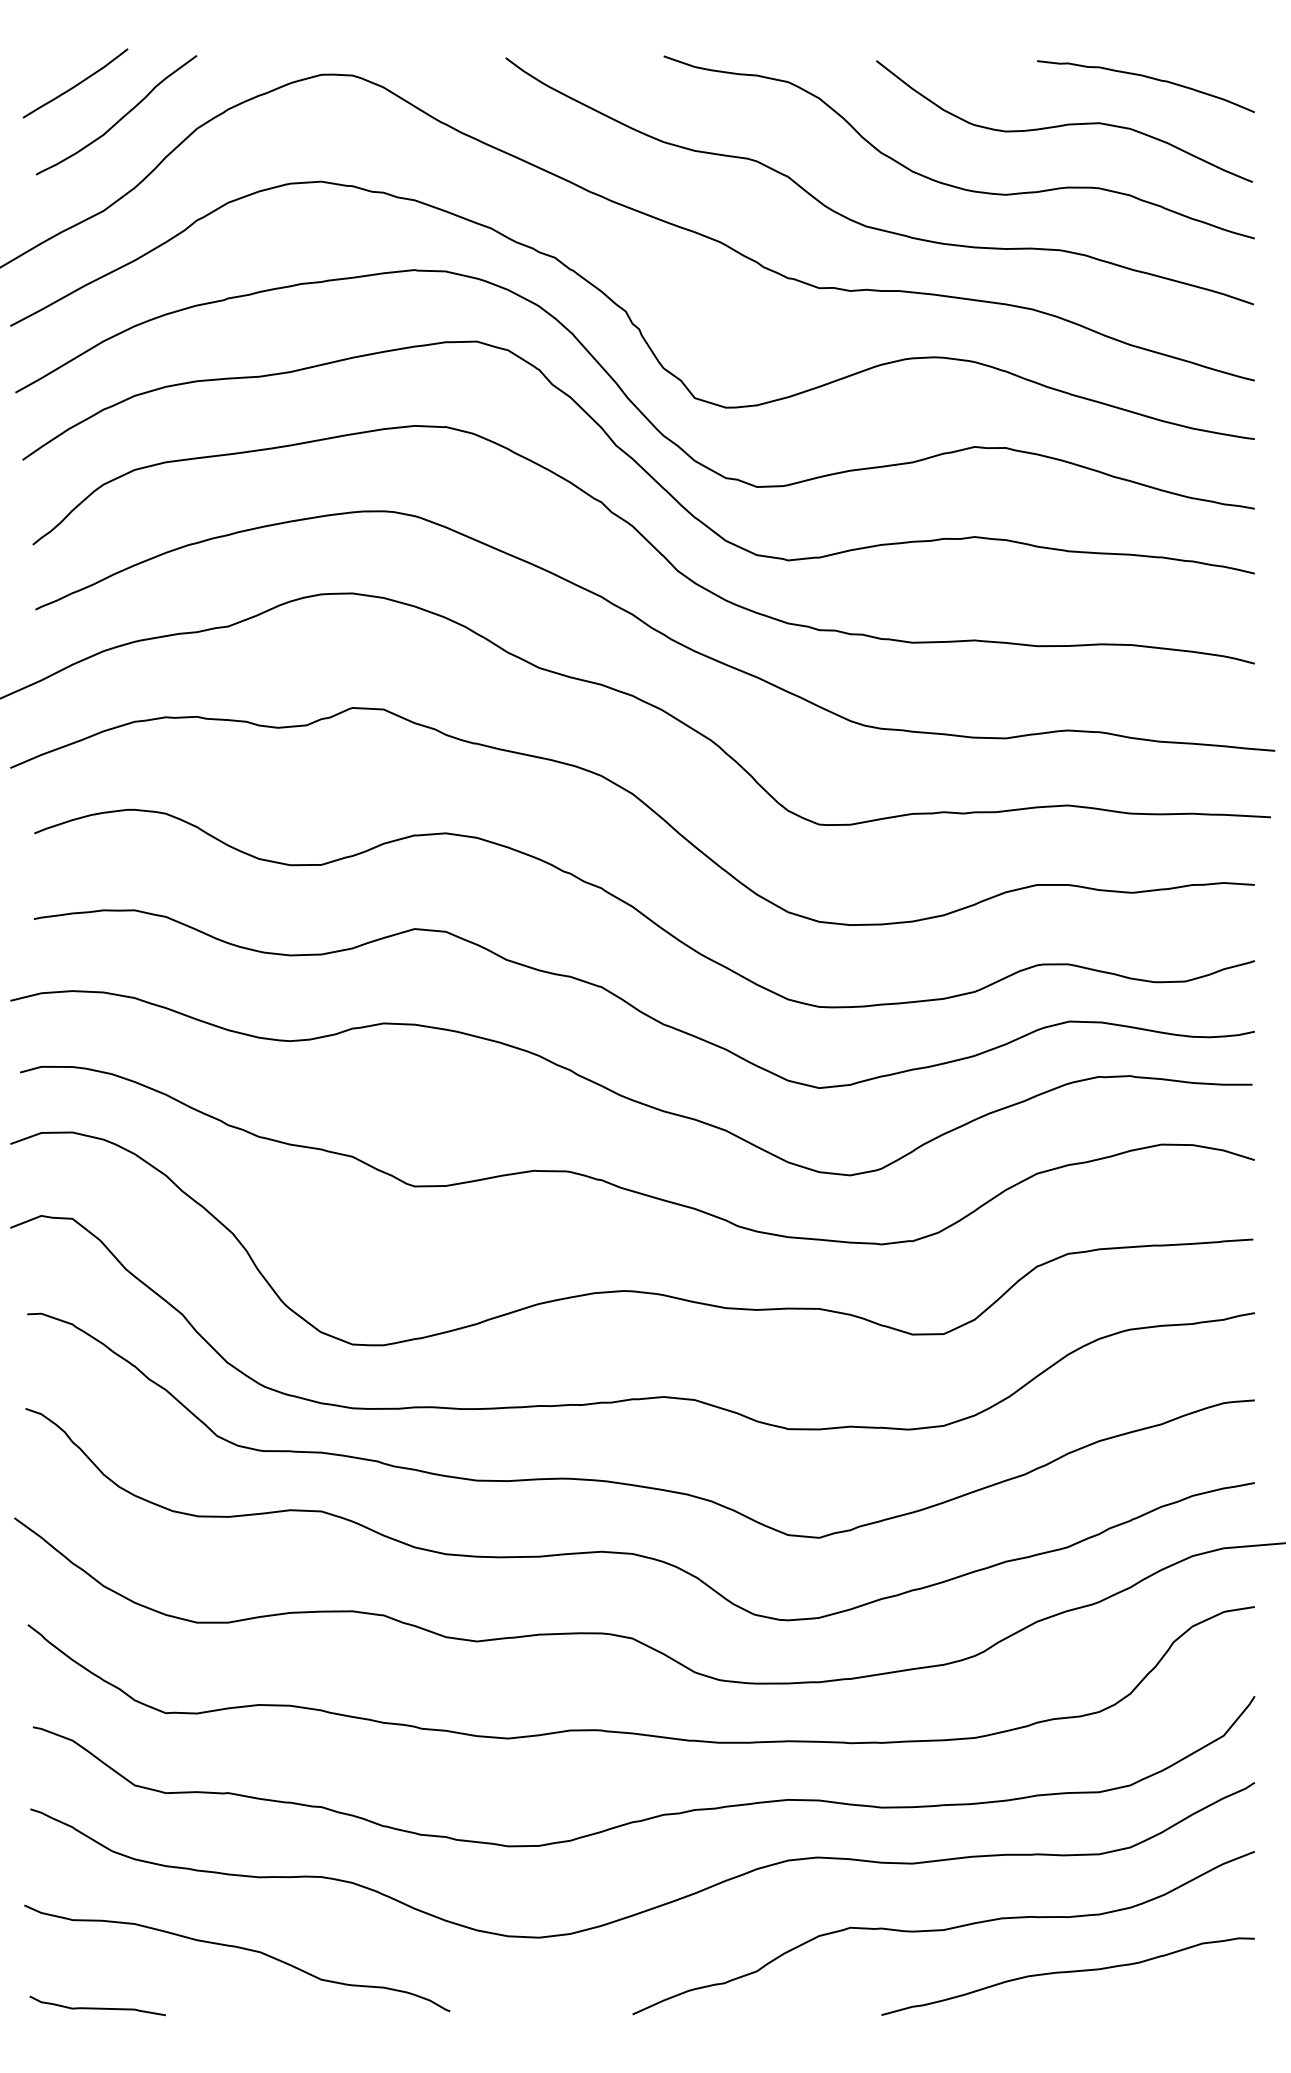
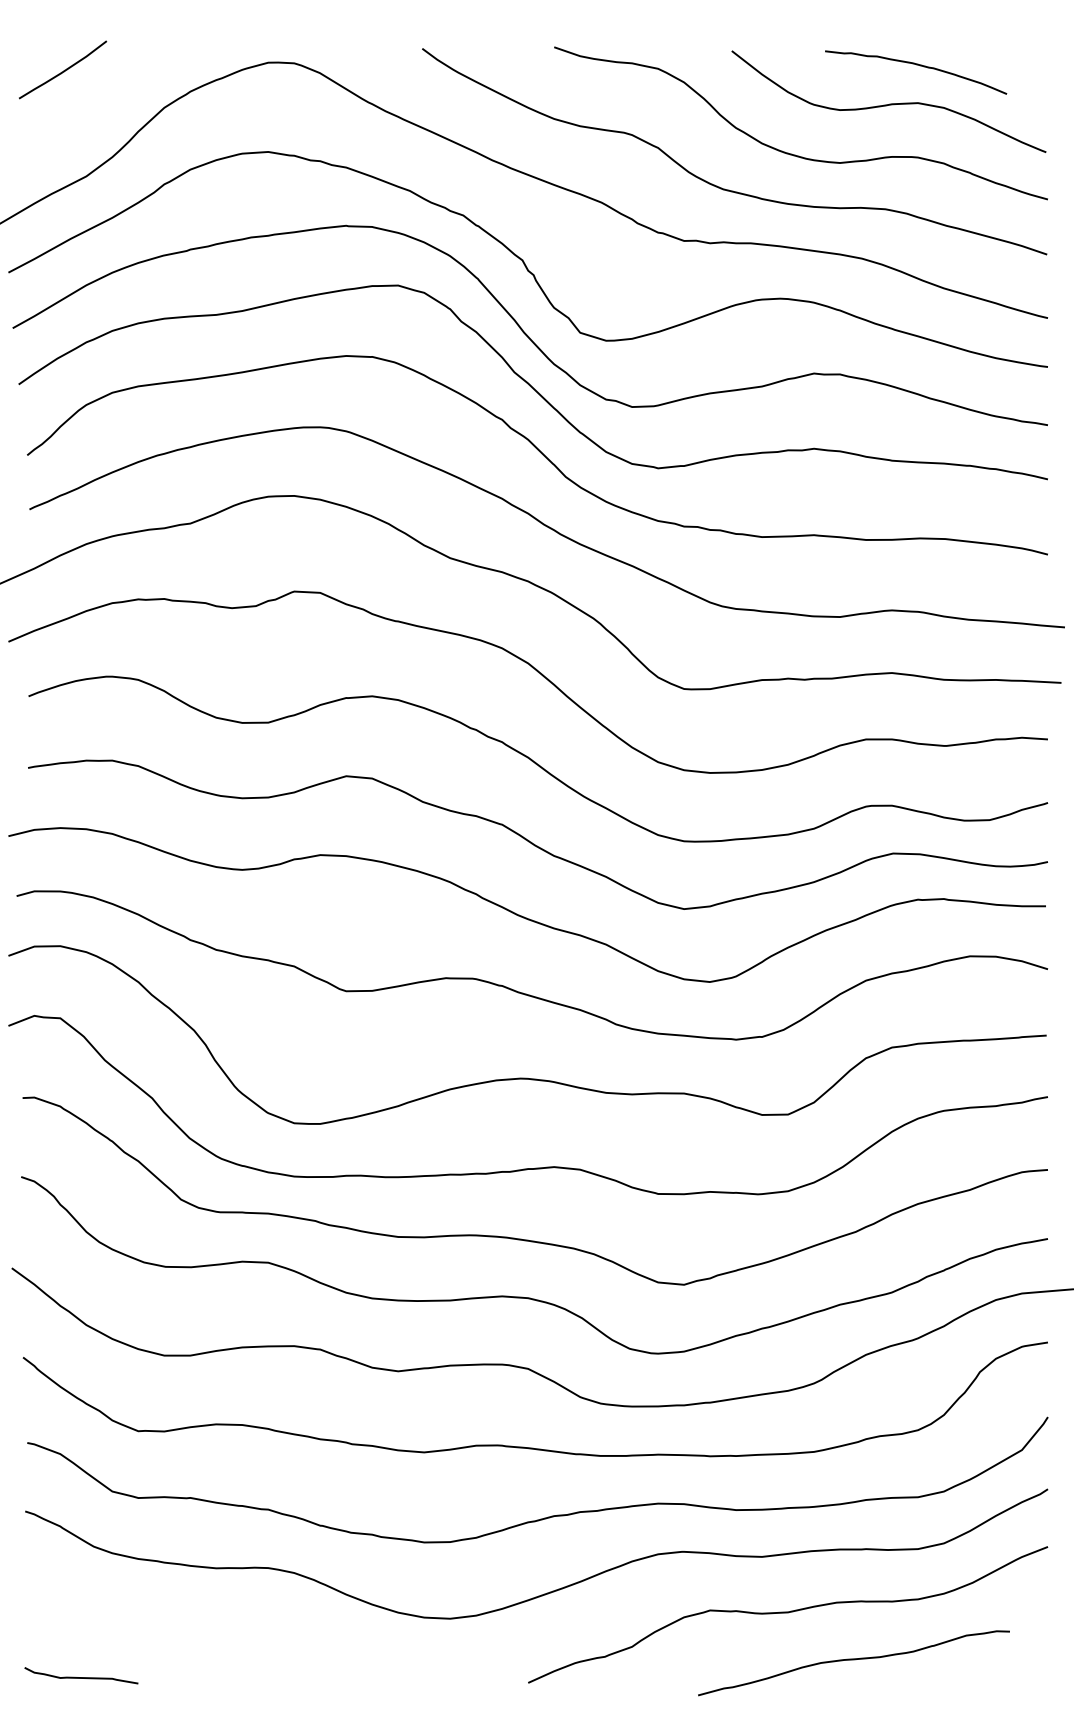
curve: (1146, 78) -> (916, 65), moved
curve: (119, 118) -> (99, 99), removed
curve: (240, 1949) -> (200, 1628), removed
curve: (1067, 1973) -> (853, 1660), moved

